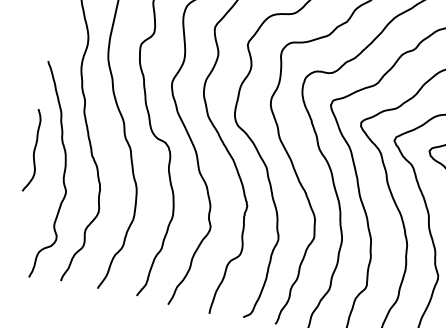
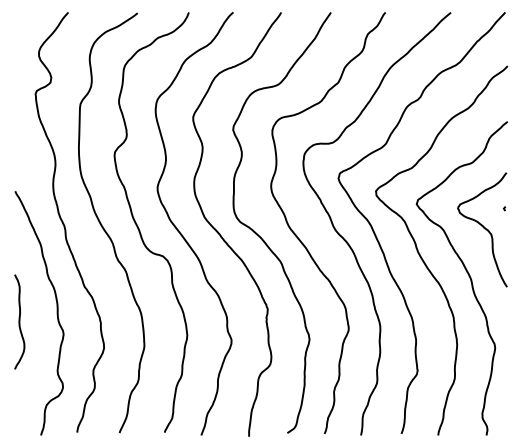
curve: (34, 150) -> (19, 321), moved

